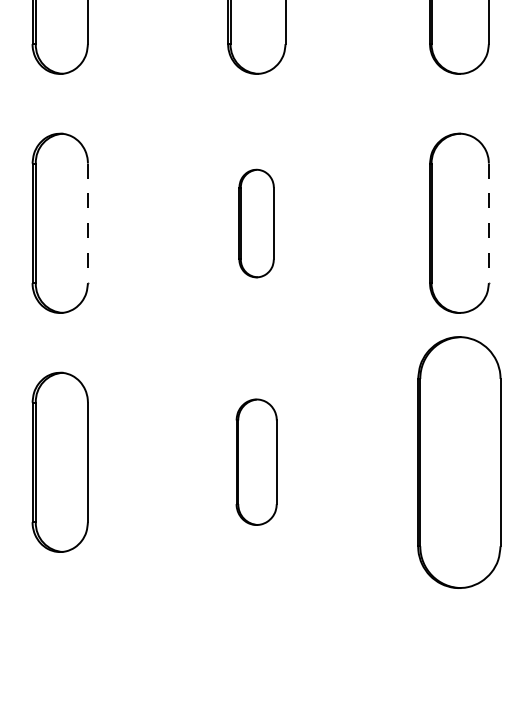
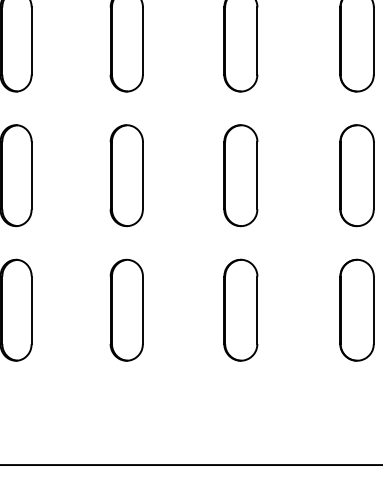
line: (87, 223) -> (31, 175), dashed -> solid
part: (256, 223) -> (126, 175), size x1.67
line: (488, 223) -> (257, 175), dashed -> solid
part: (256, 461) -> (126, 309), size x1.43
part: (458, 461) -> (240, 309), size x0.71

